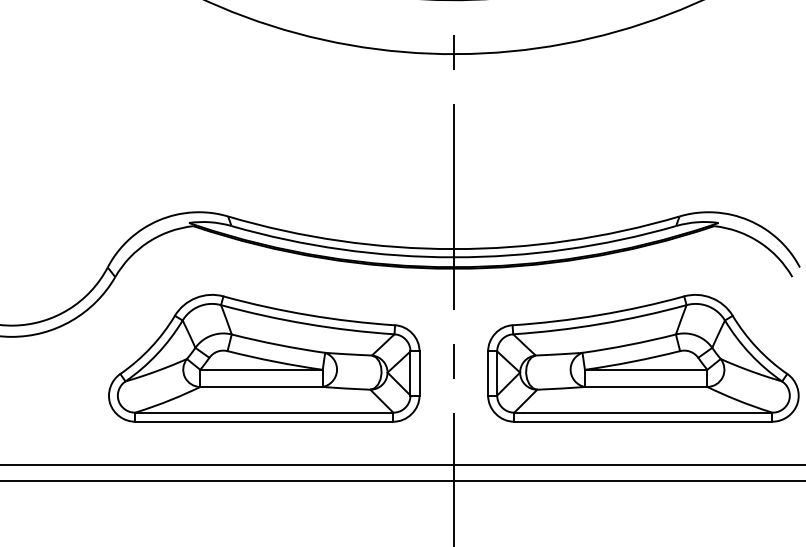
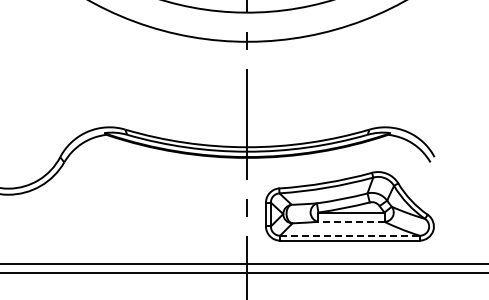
part: (263, 358) -> (144, 206), removed
line: (644, 386) -> (350, 221), solid -> dashed
line: (642, 412) -> (349, 235), solid -> dashed

